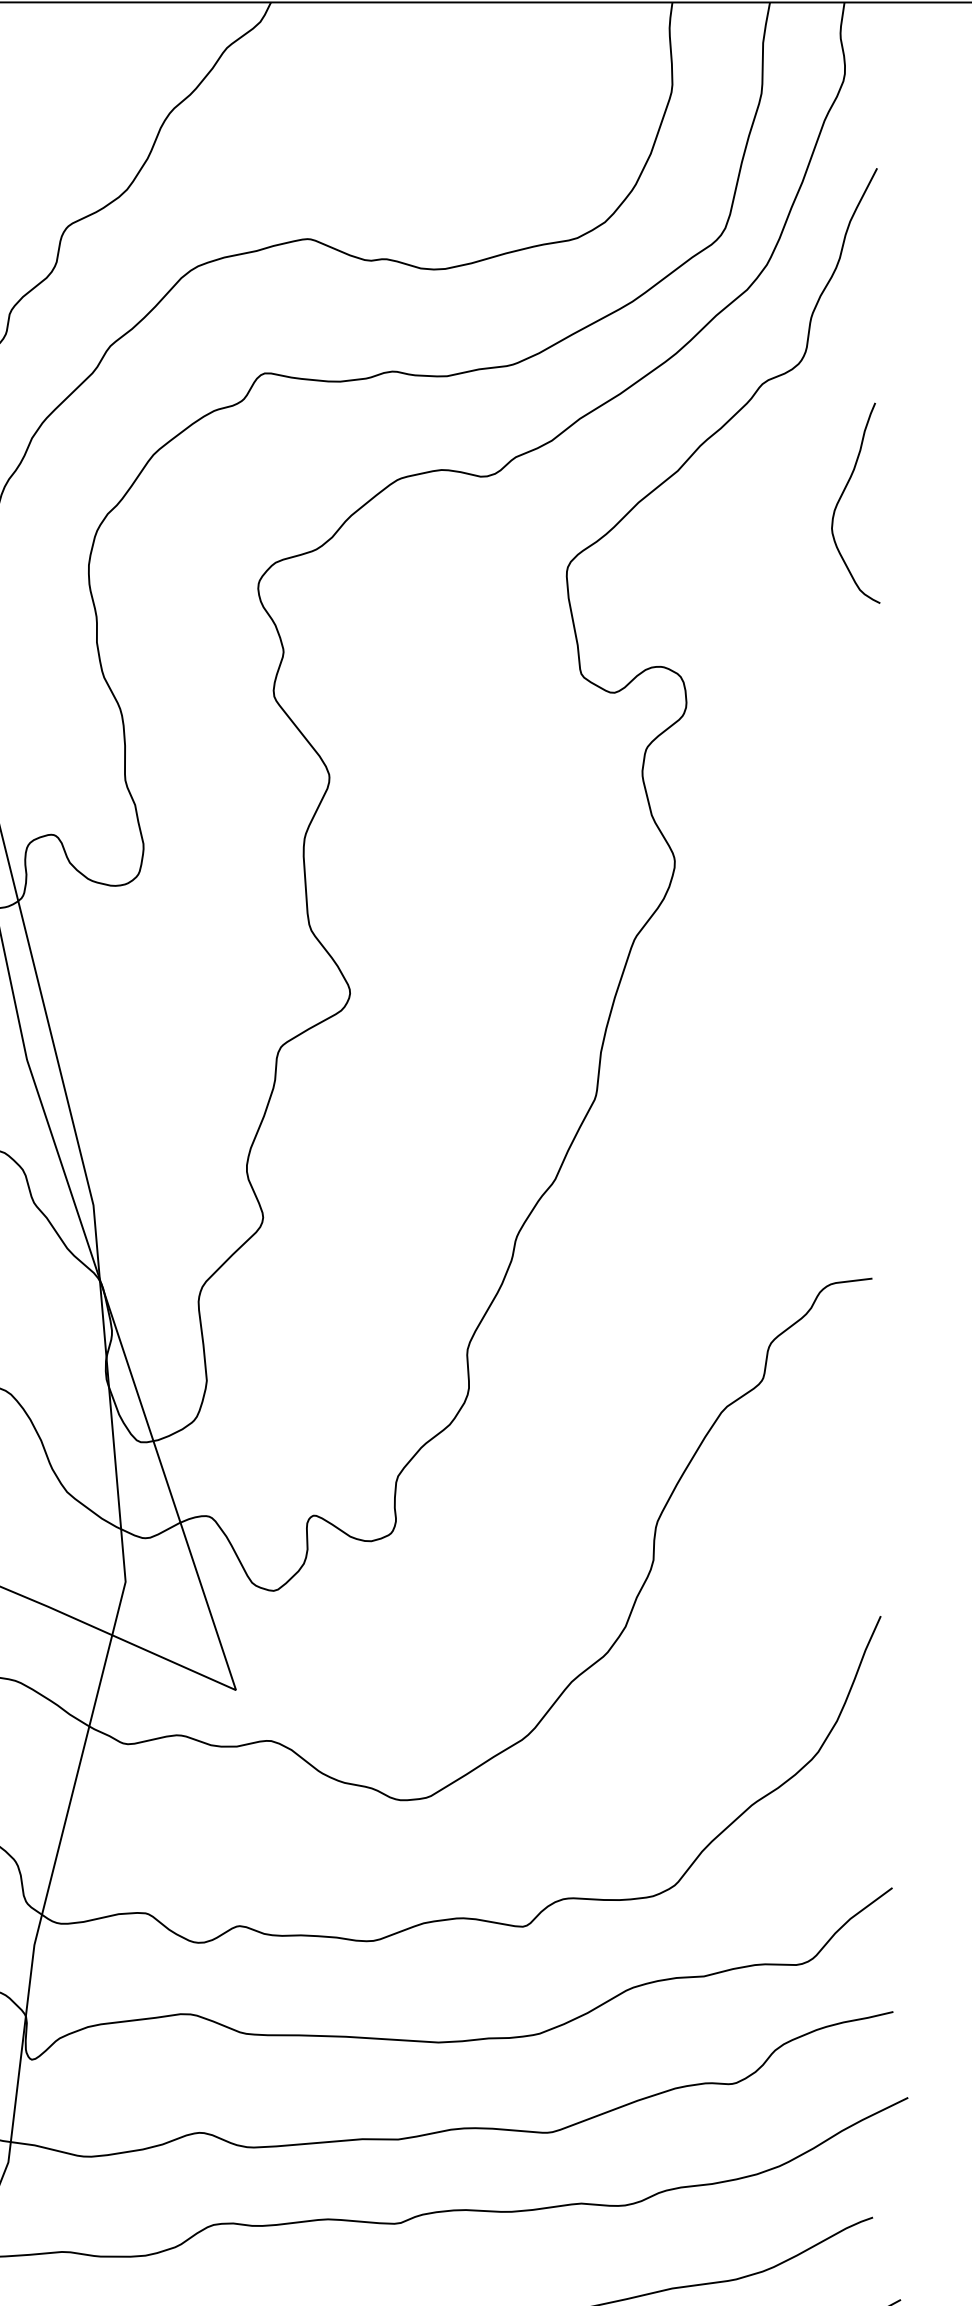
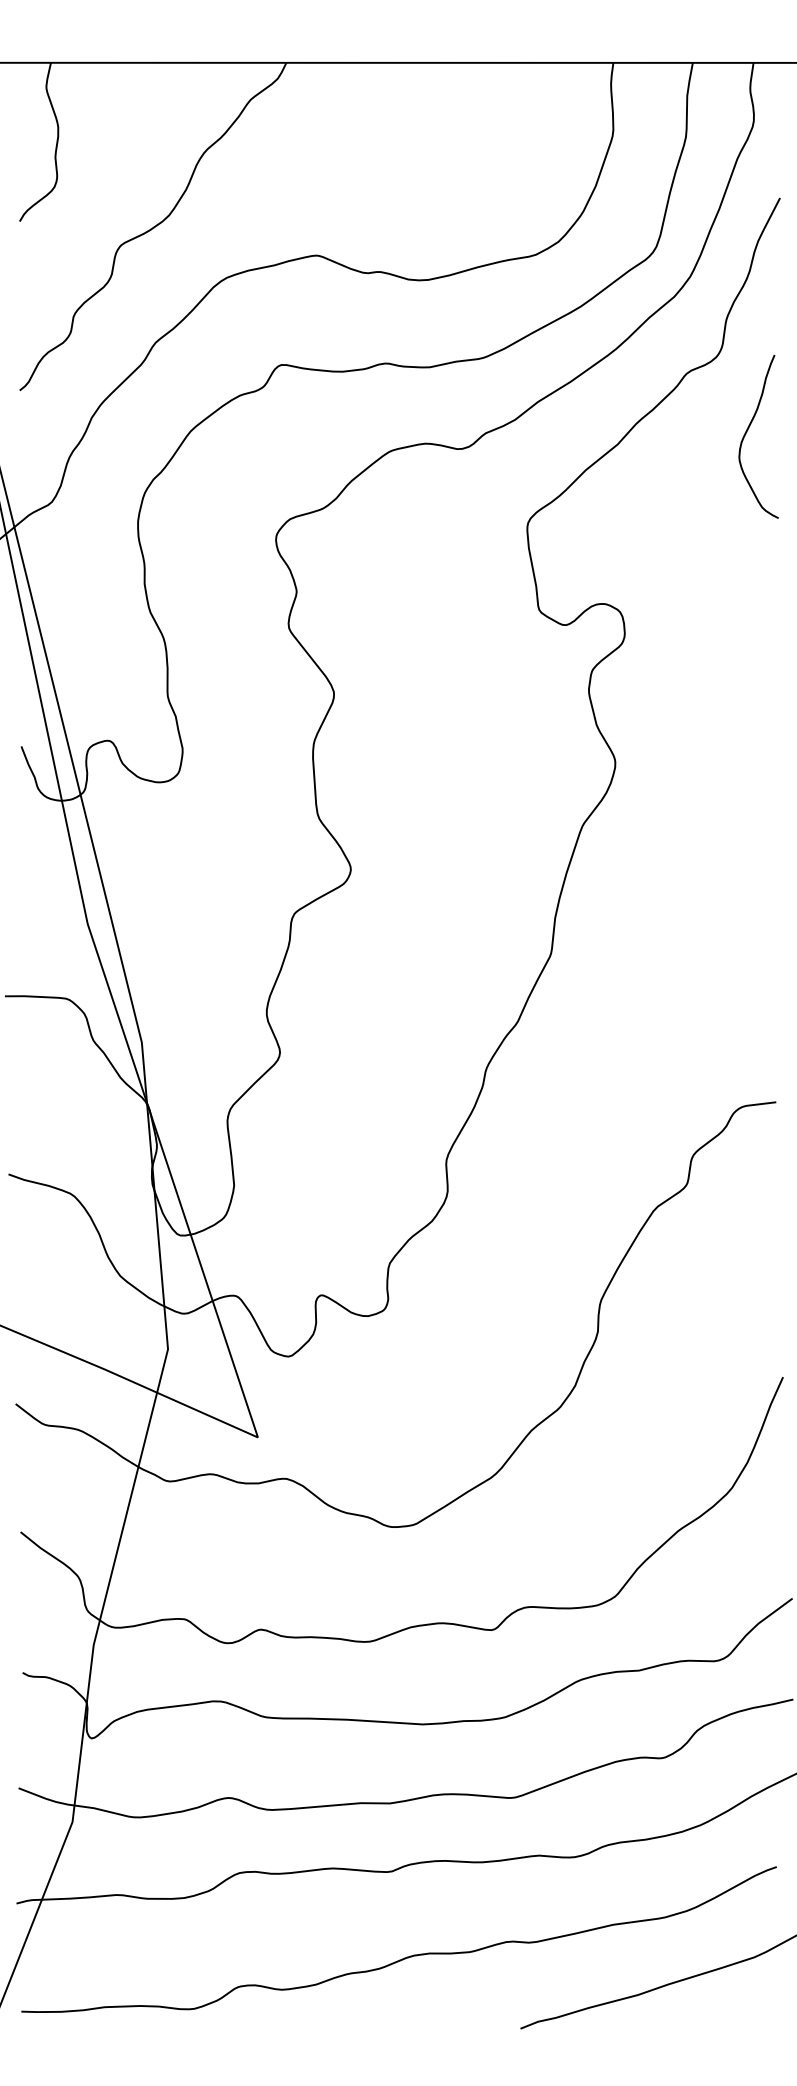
curve: (843, 495) -> (748, 430), moved

